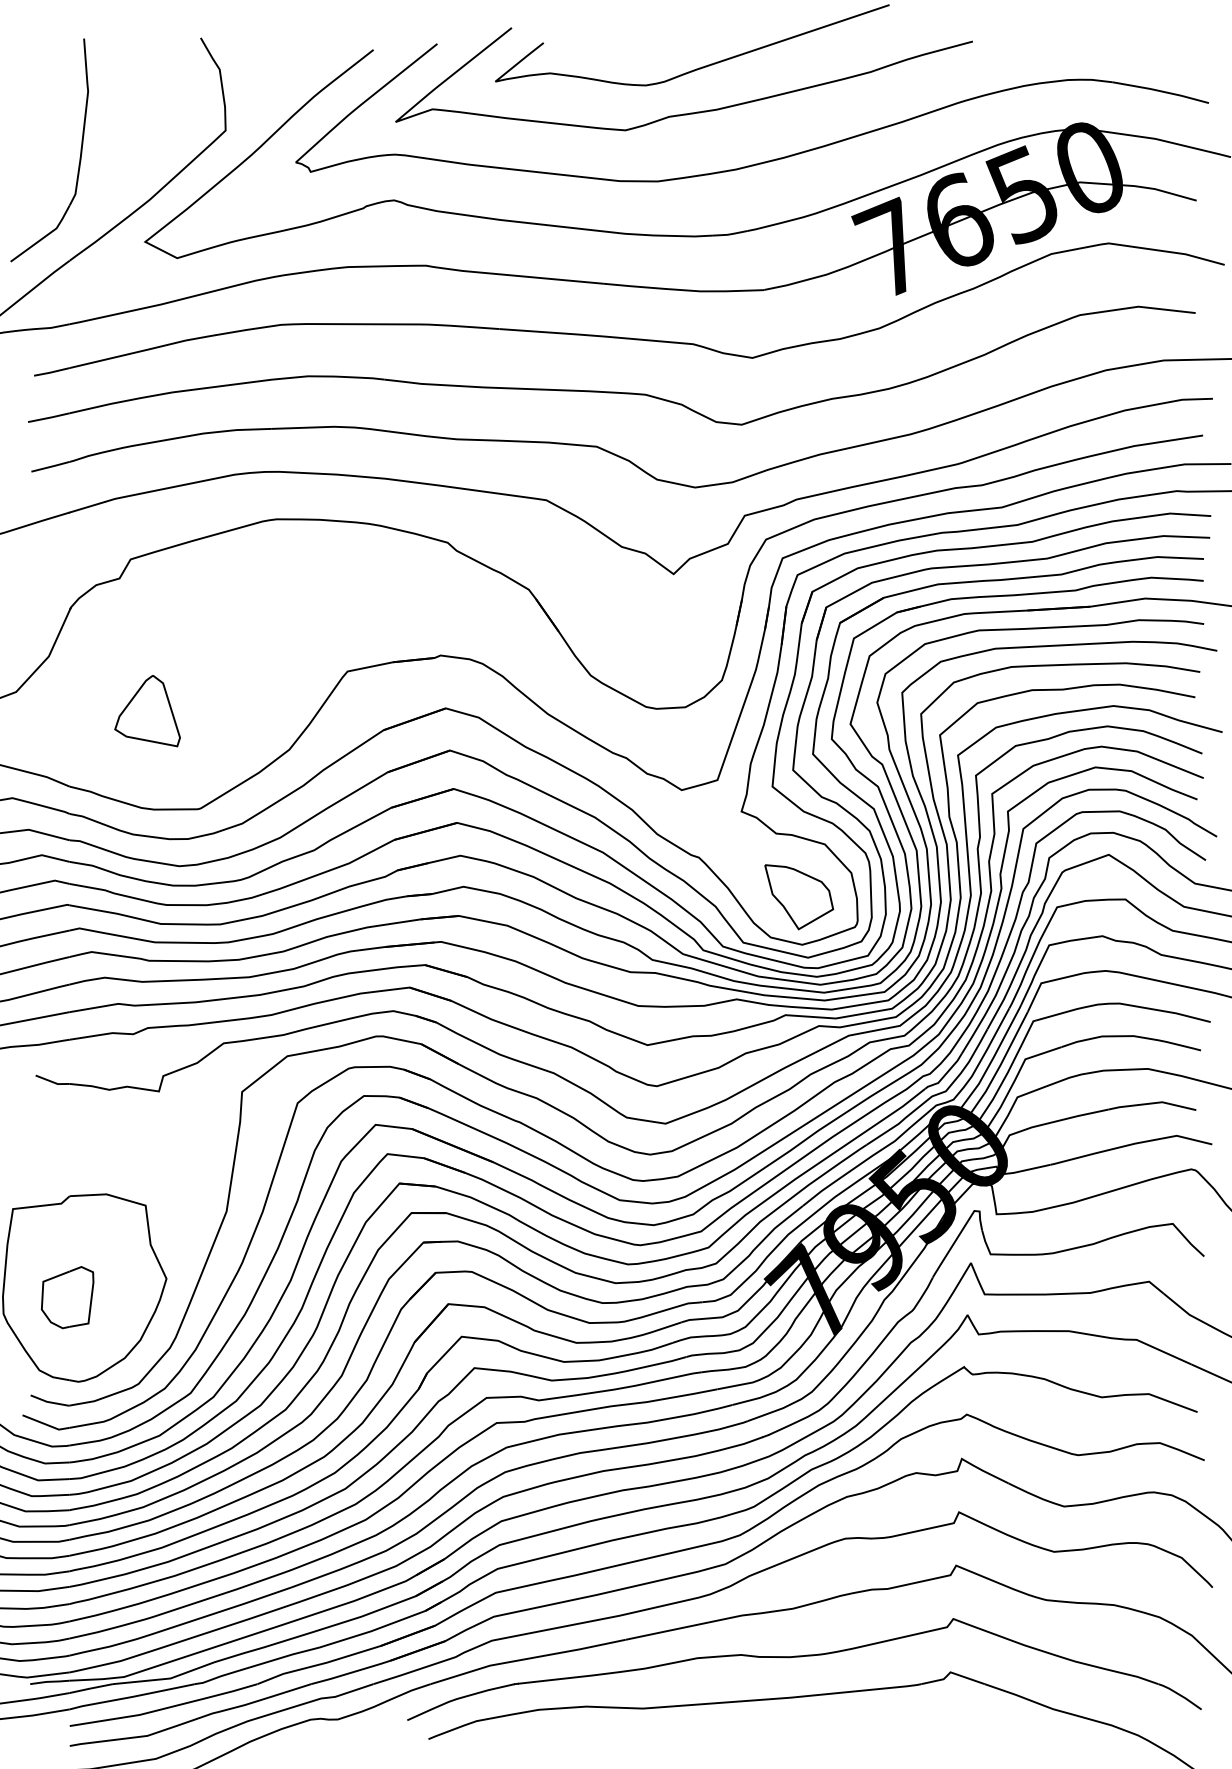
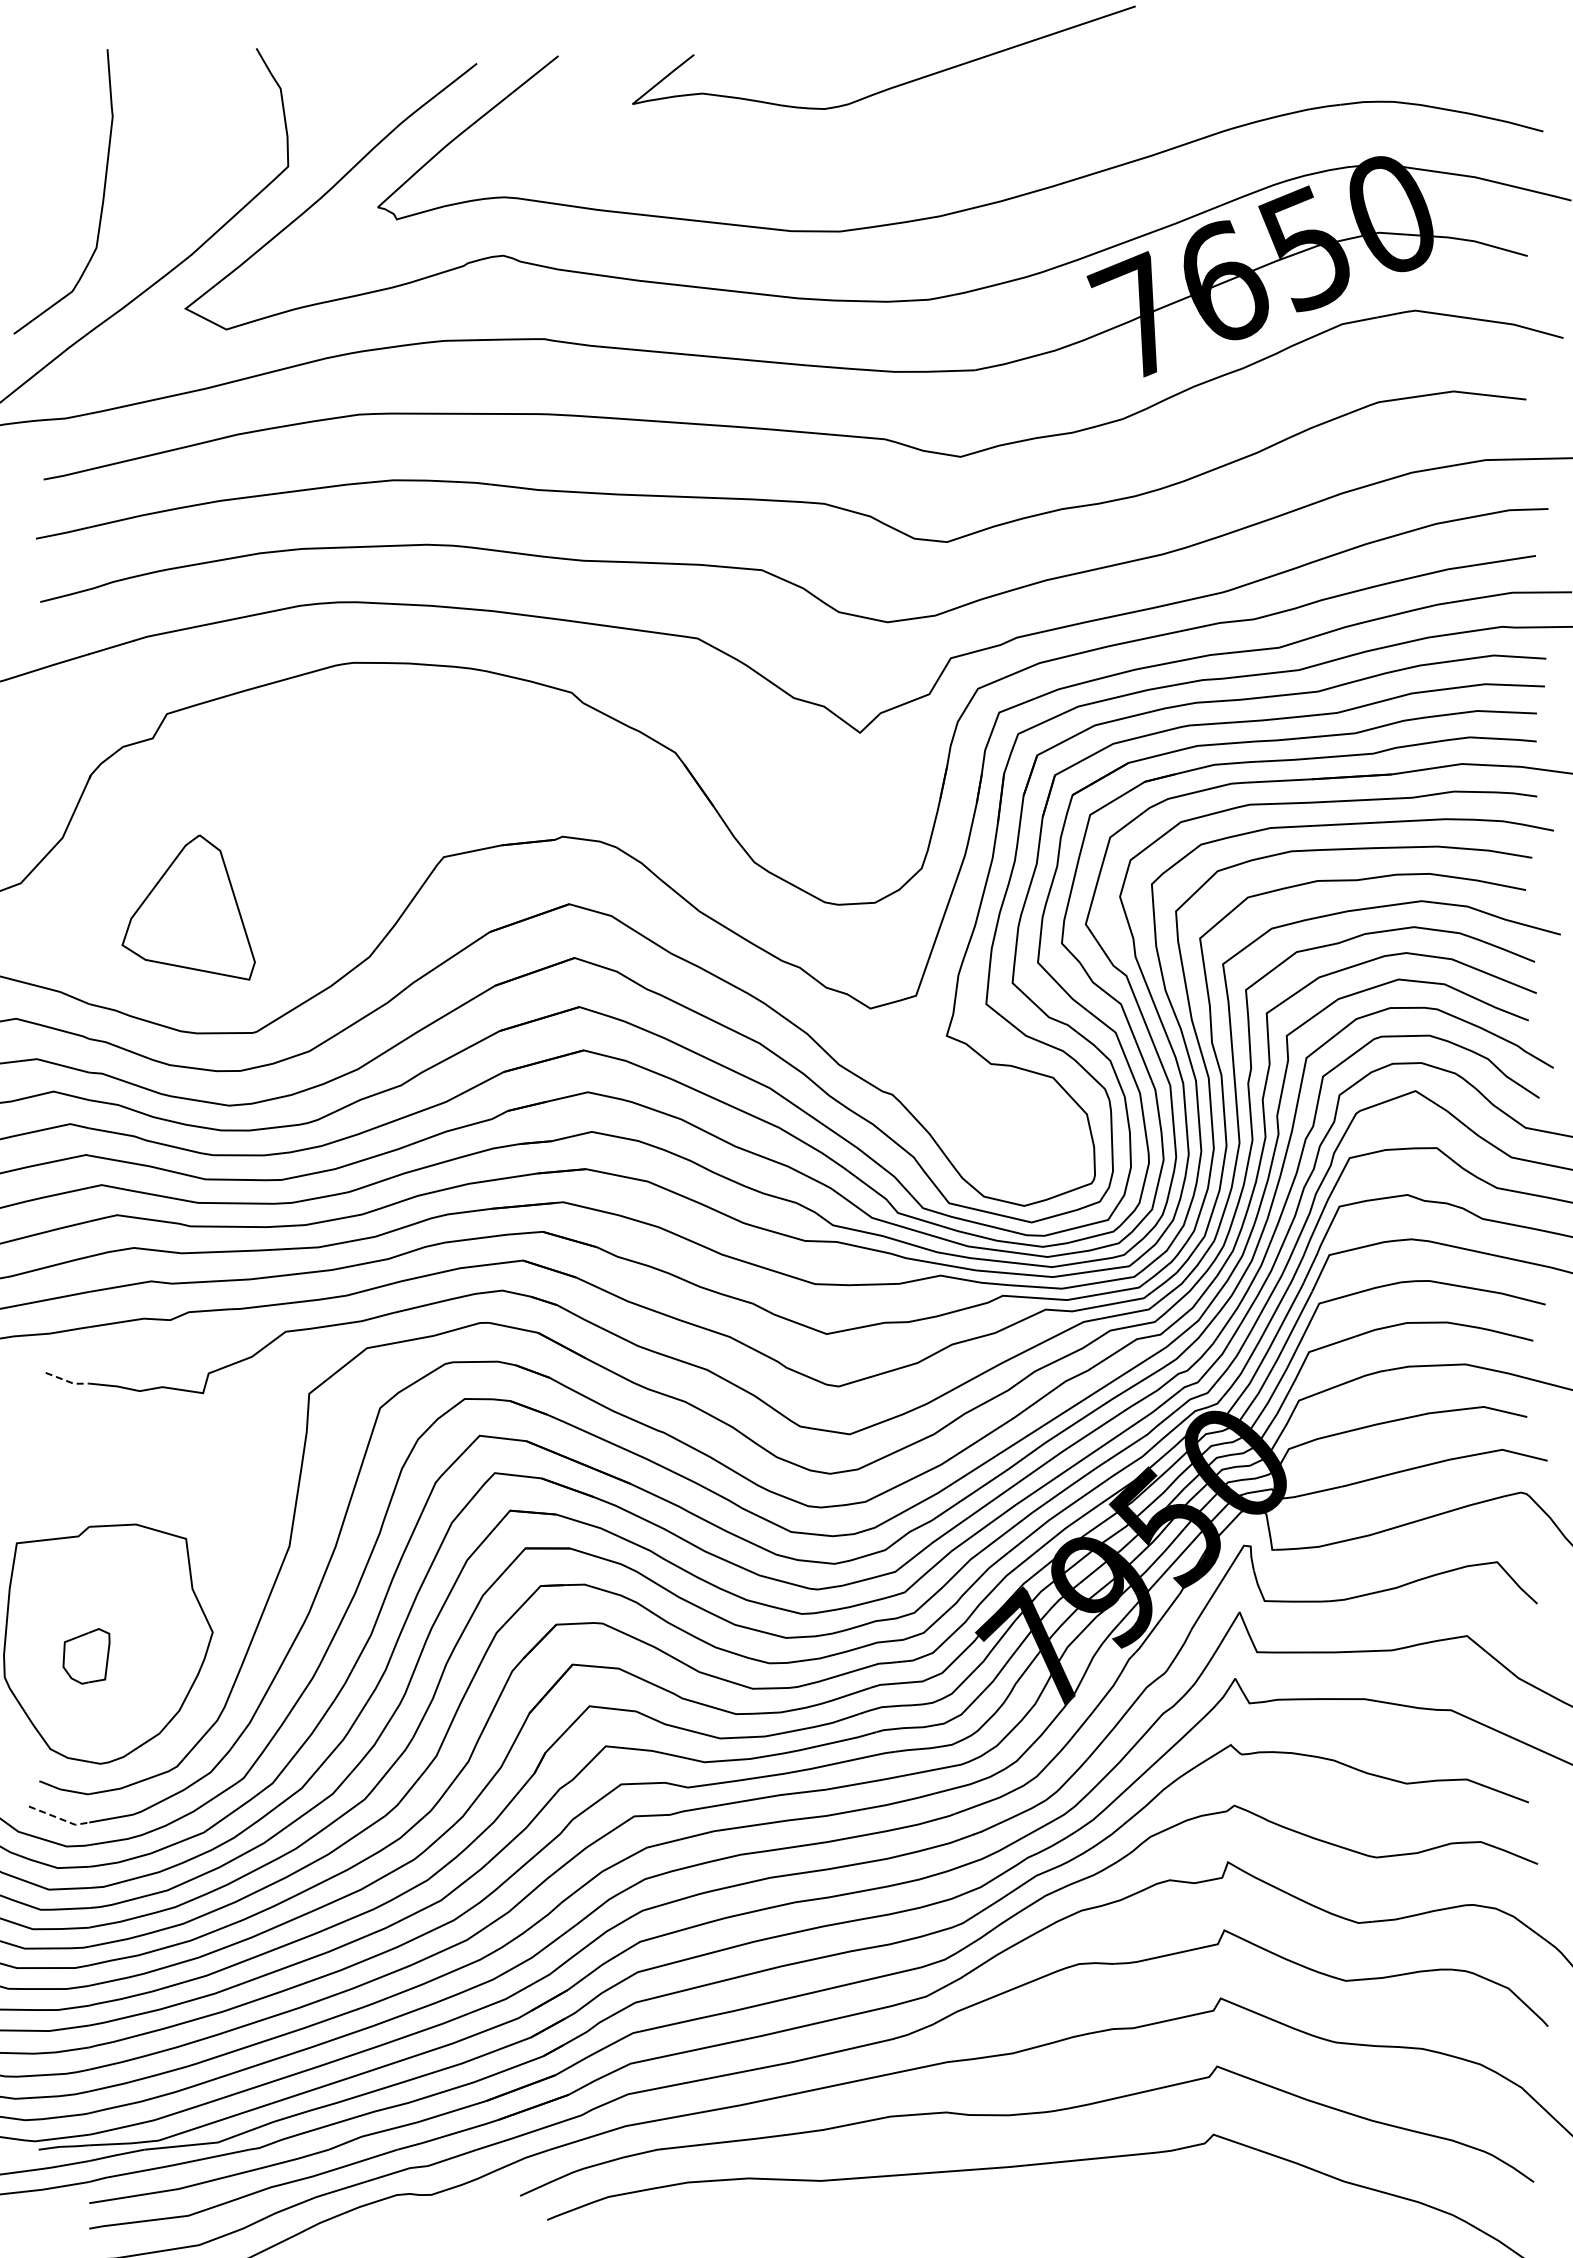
curve: (687, 113) -> (877, 144), removed
part: (147, 710) -> (188, 907), size x1.6
part: (799, 897) -> (1020, 1145), removed
line: (52, 1082) -> (67, 1381), solid -> dashed
part: (67, 1297) -> (86, 1656), size x0.7
line: (46, 1424) -> (59, 1818), solid -> dashed

